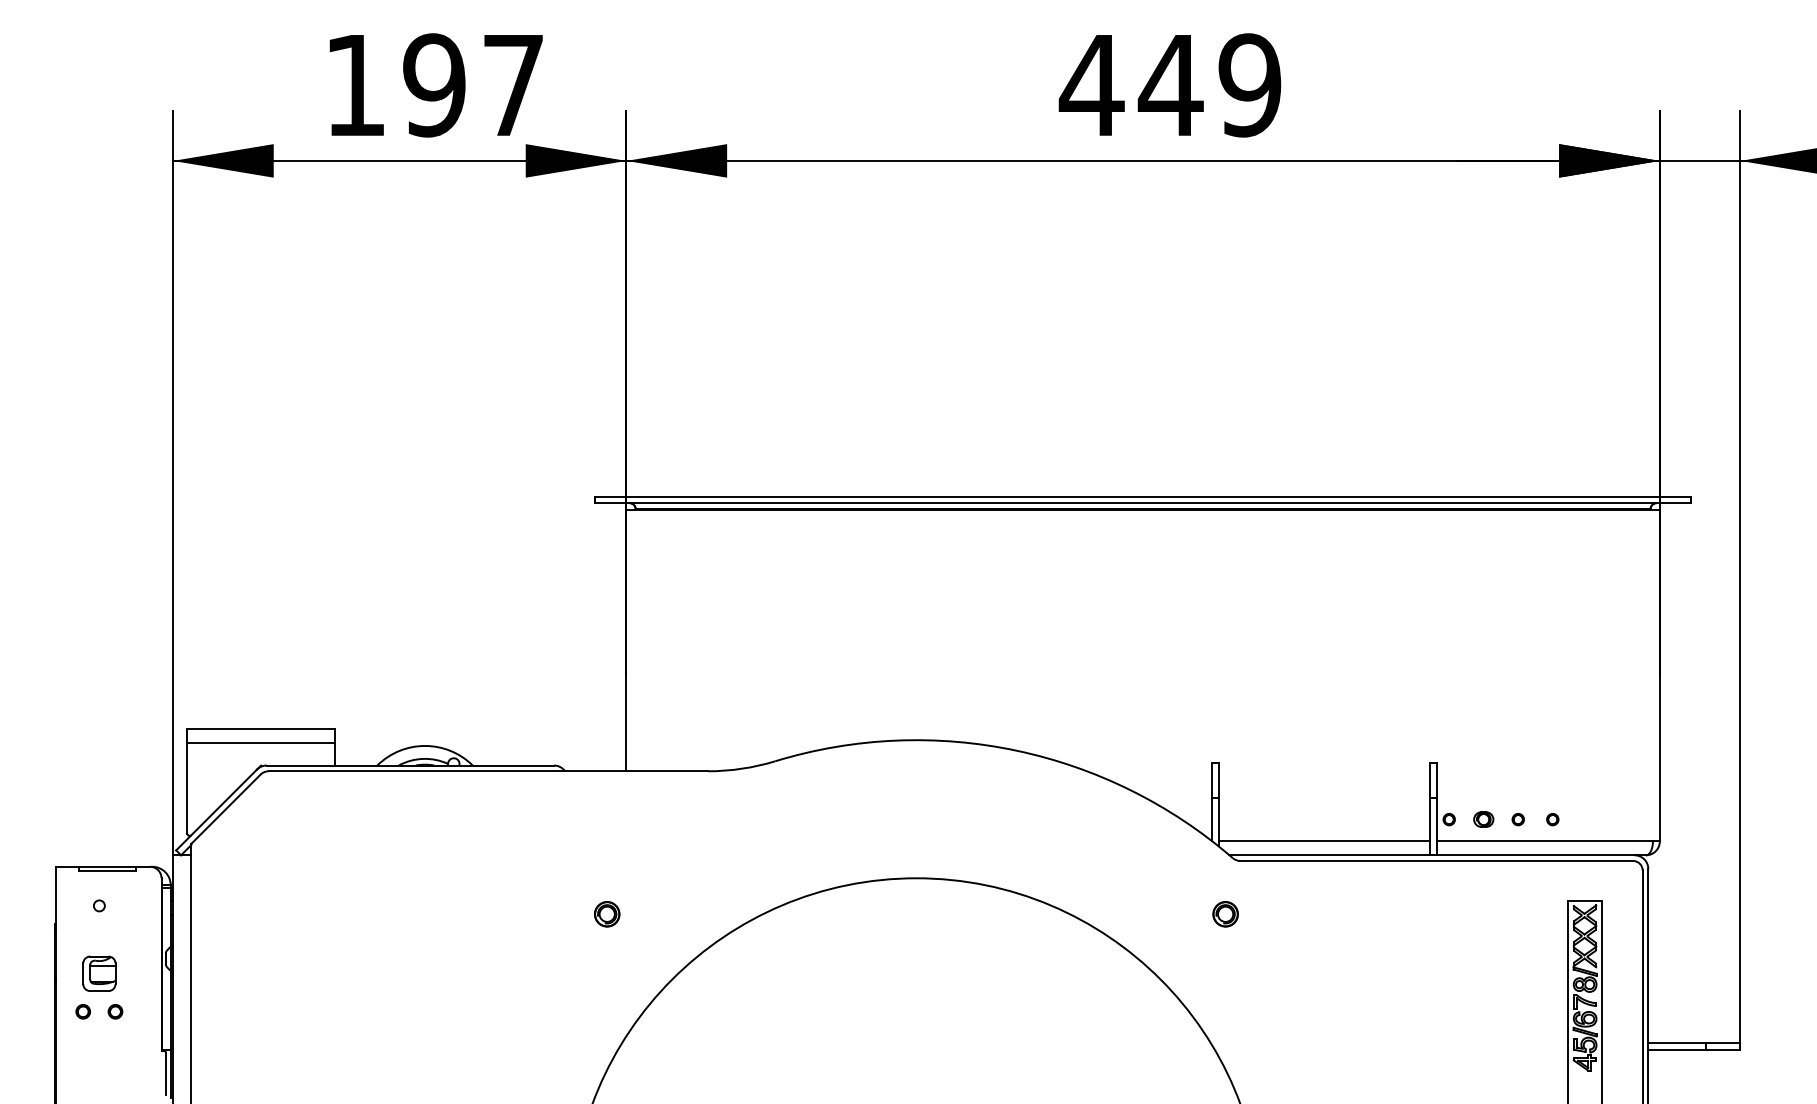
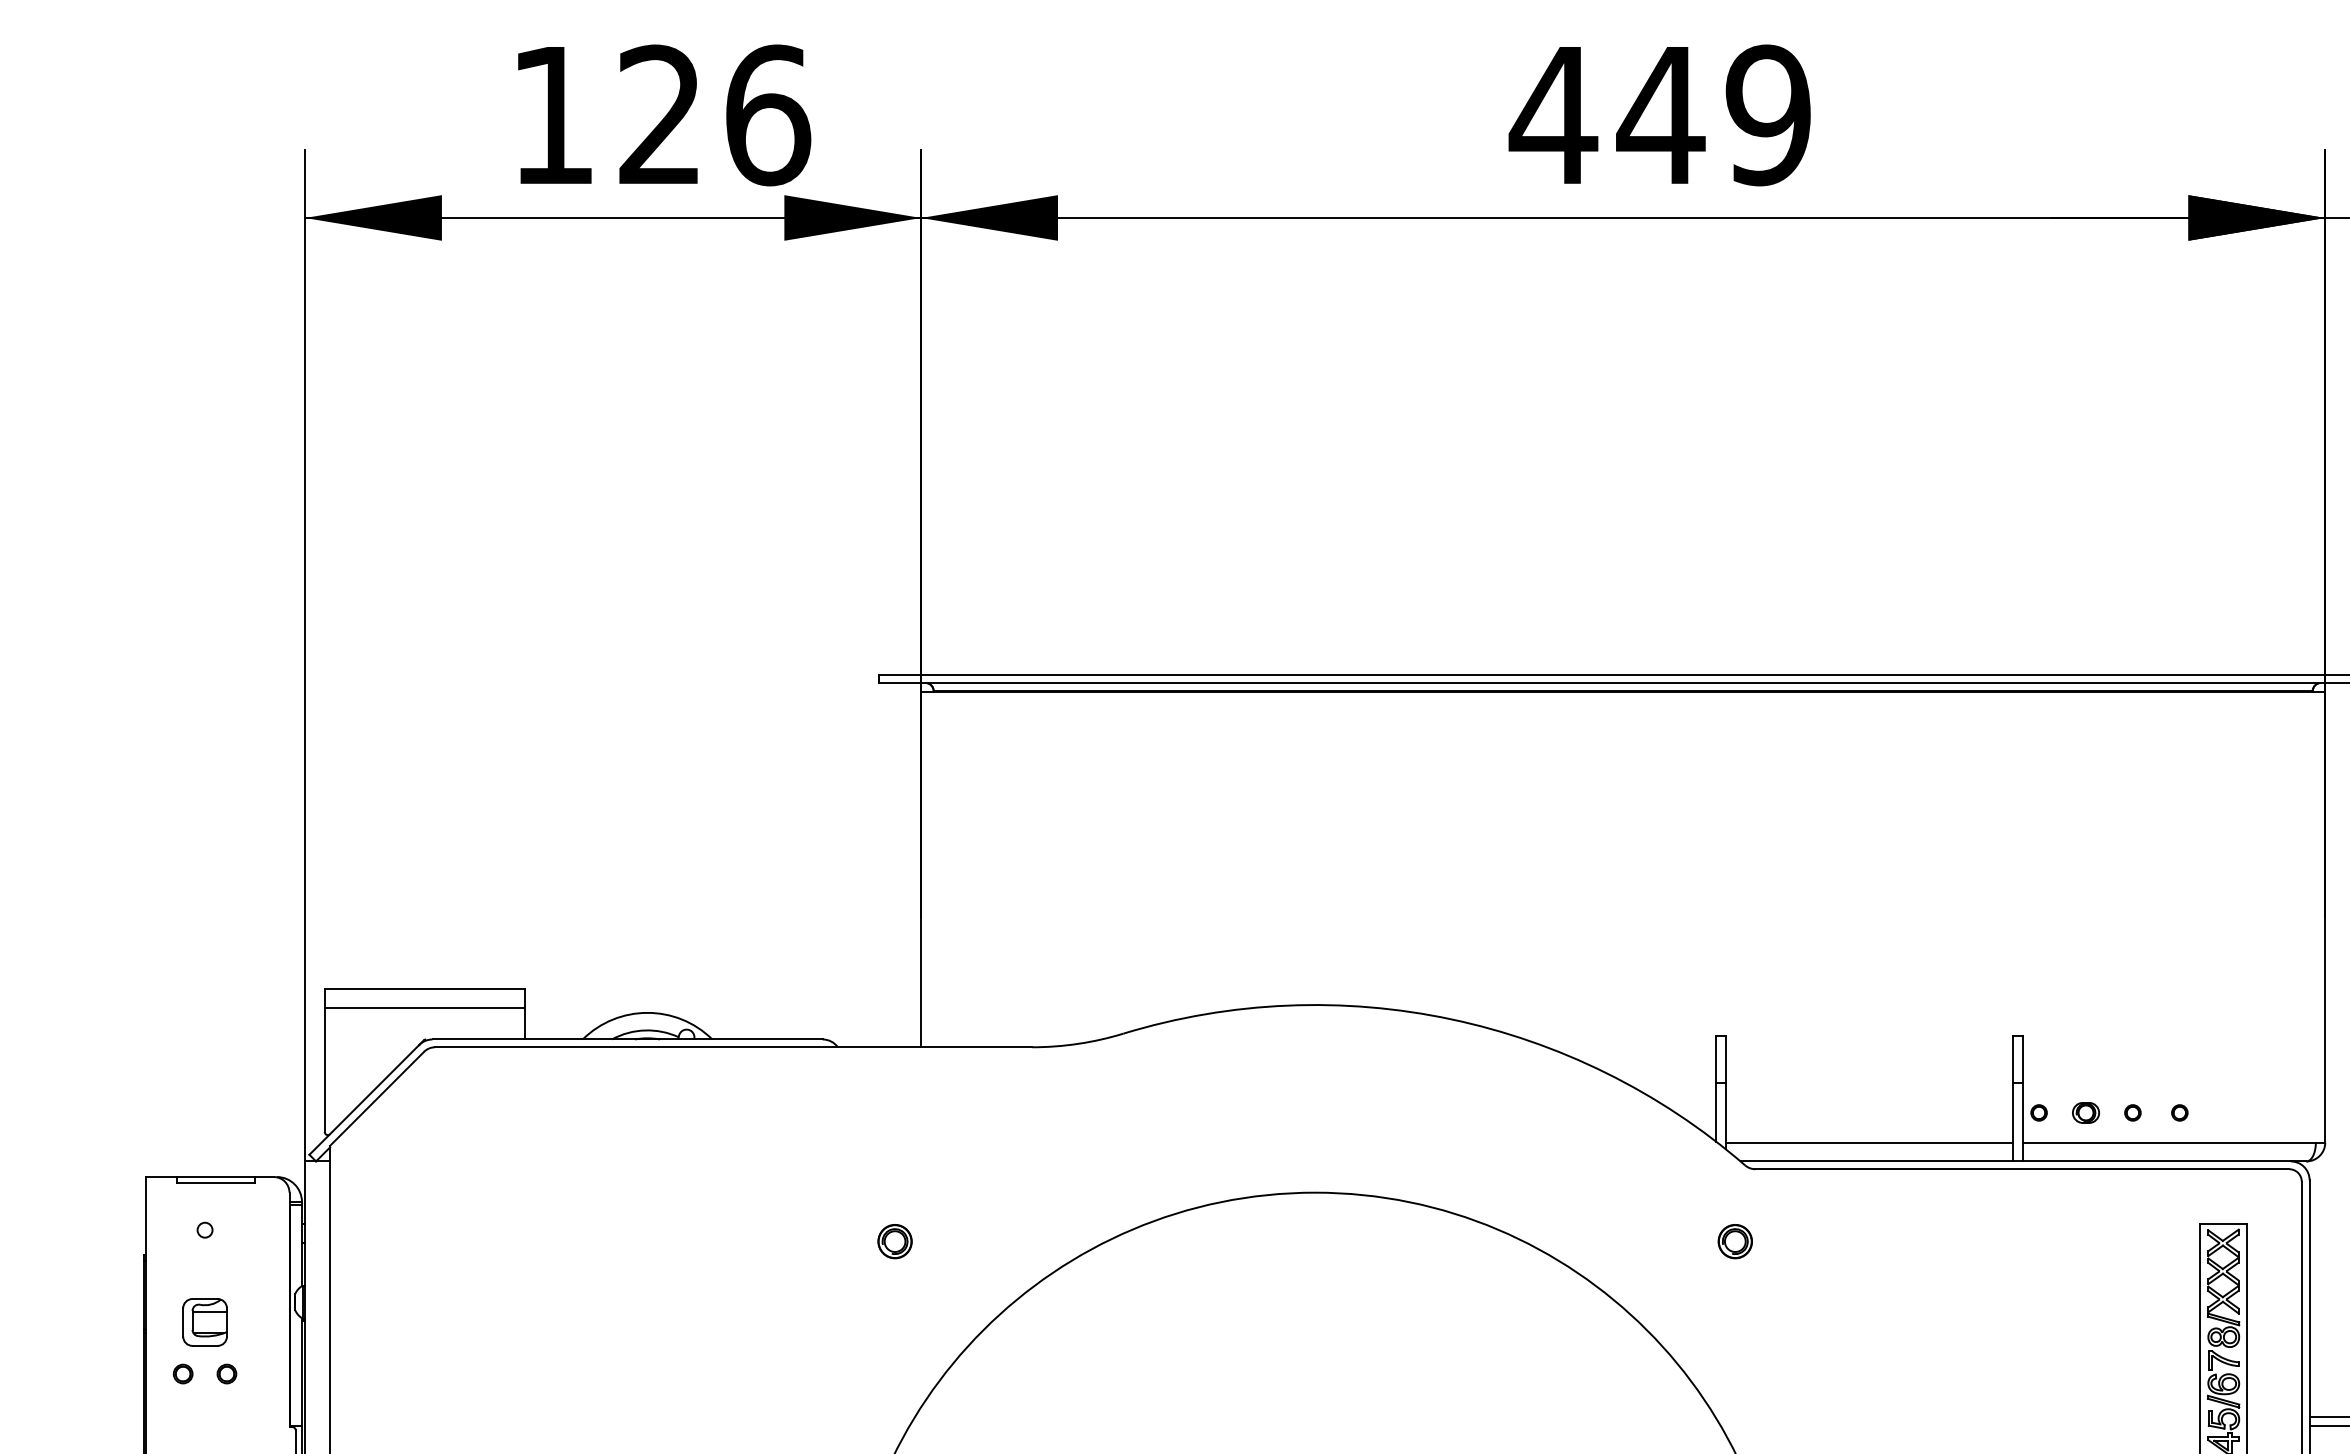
text: (474, 85) -> (714, 115), 197 -> 126

